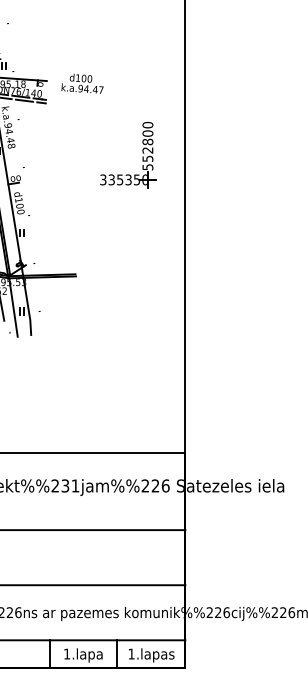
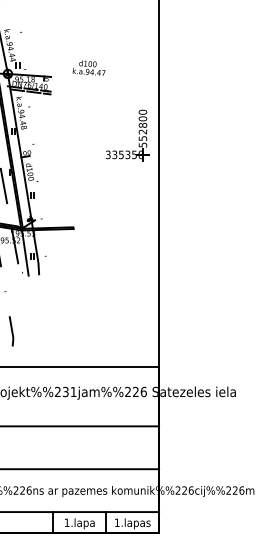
text: (81, 82) -> (88, 67), moved
part: (142, 152) -> (138, 133), moved

